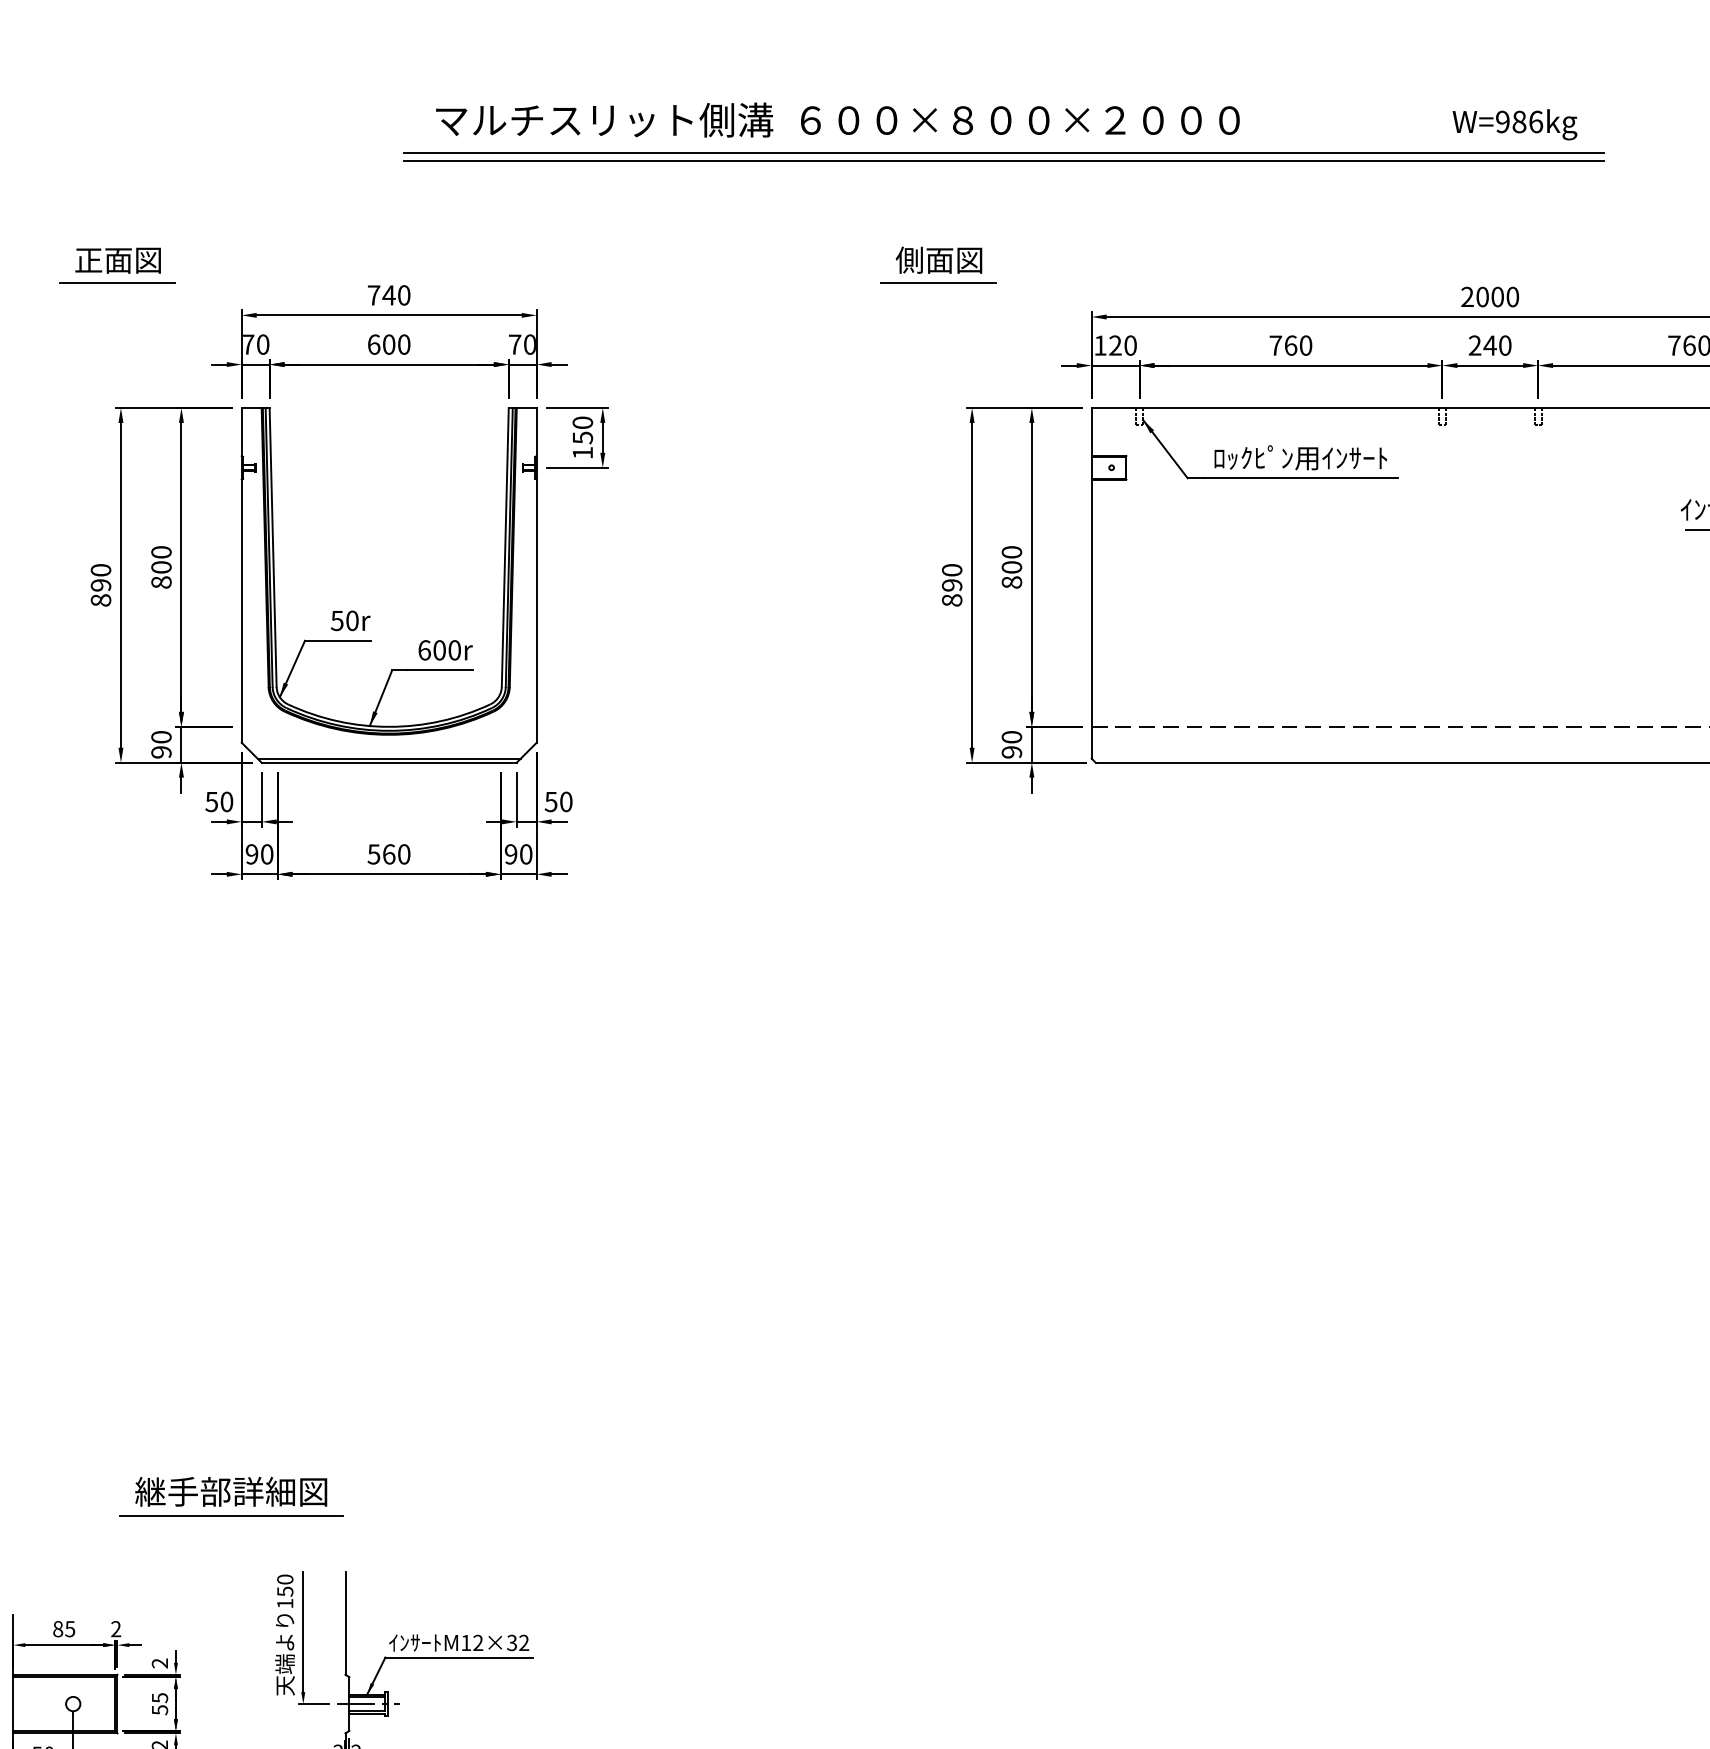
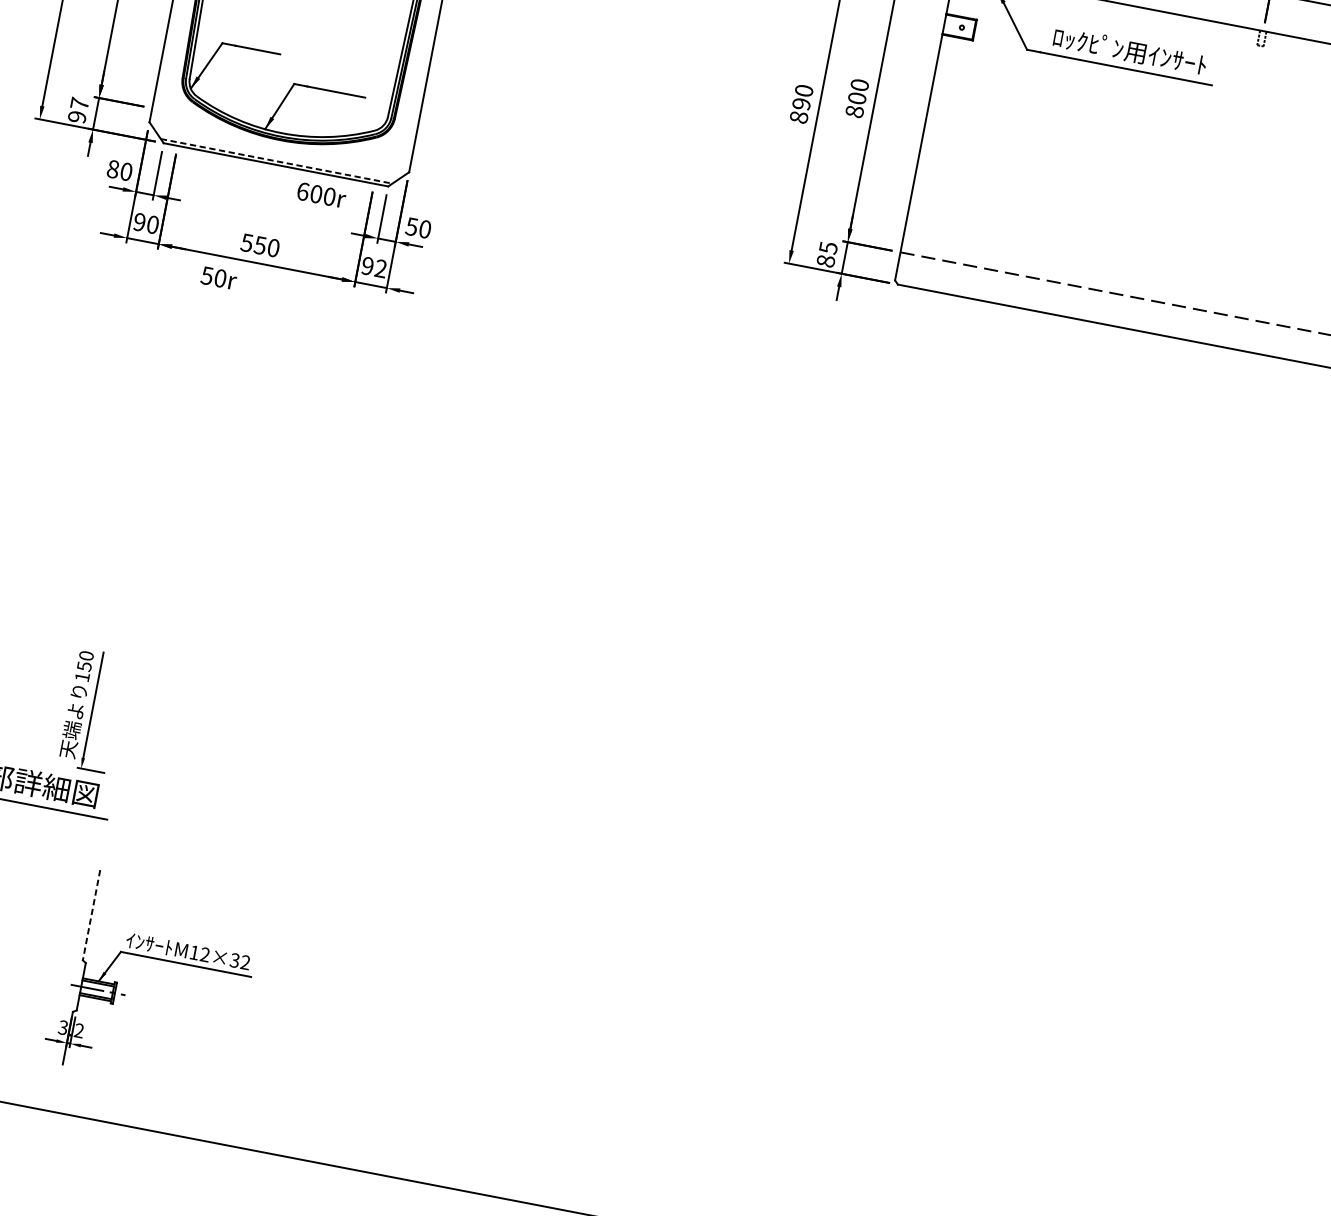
text: (350, 620) -> (218, 277), moved
text: (445, 650) -> (321, 195), moved
text: (161, 737) -> (79, 104), 90 -> 97
text: (1011, 744) -> (826, 254), 90 -> 85
line: (389, 758) -> (276, 161), solid -> dashed
text: (211, 801) -> (112, 168), 50 -> 80
text: (388, 854) -> (259, 245), 560 -> 550
text: (526, 854) -> (381, 268), 90 -> 92
line: (345, 1624) -> (91, 916), solid -> dashed
part: (302, 1637) -> (91, 709), moved

